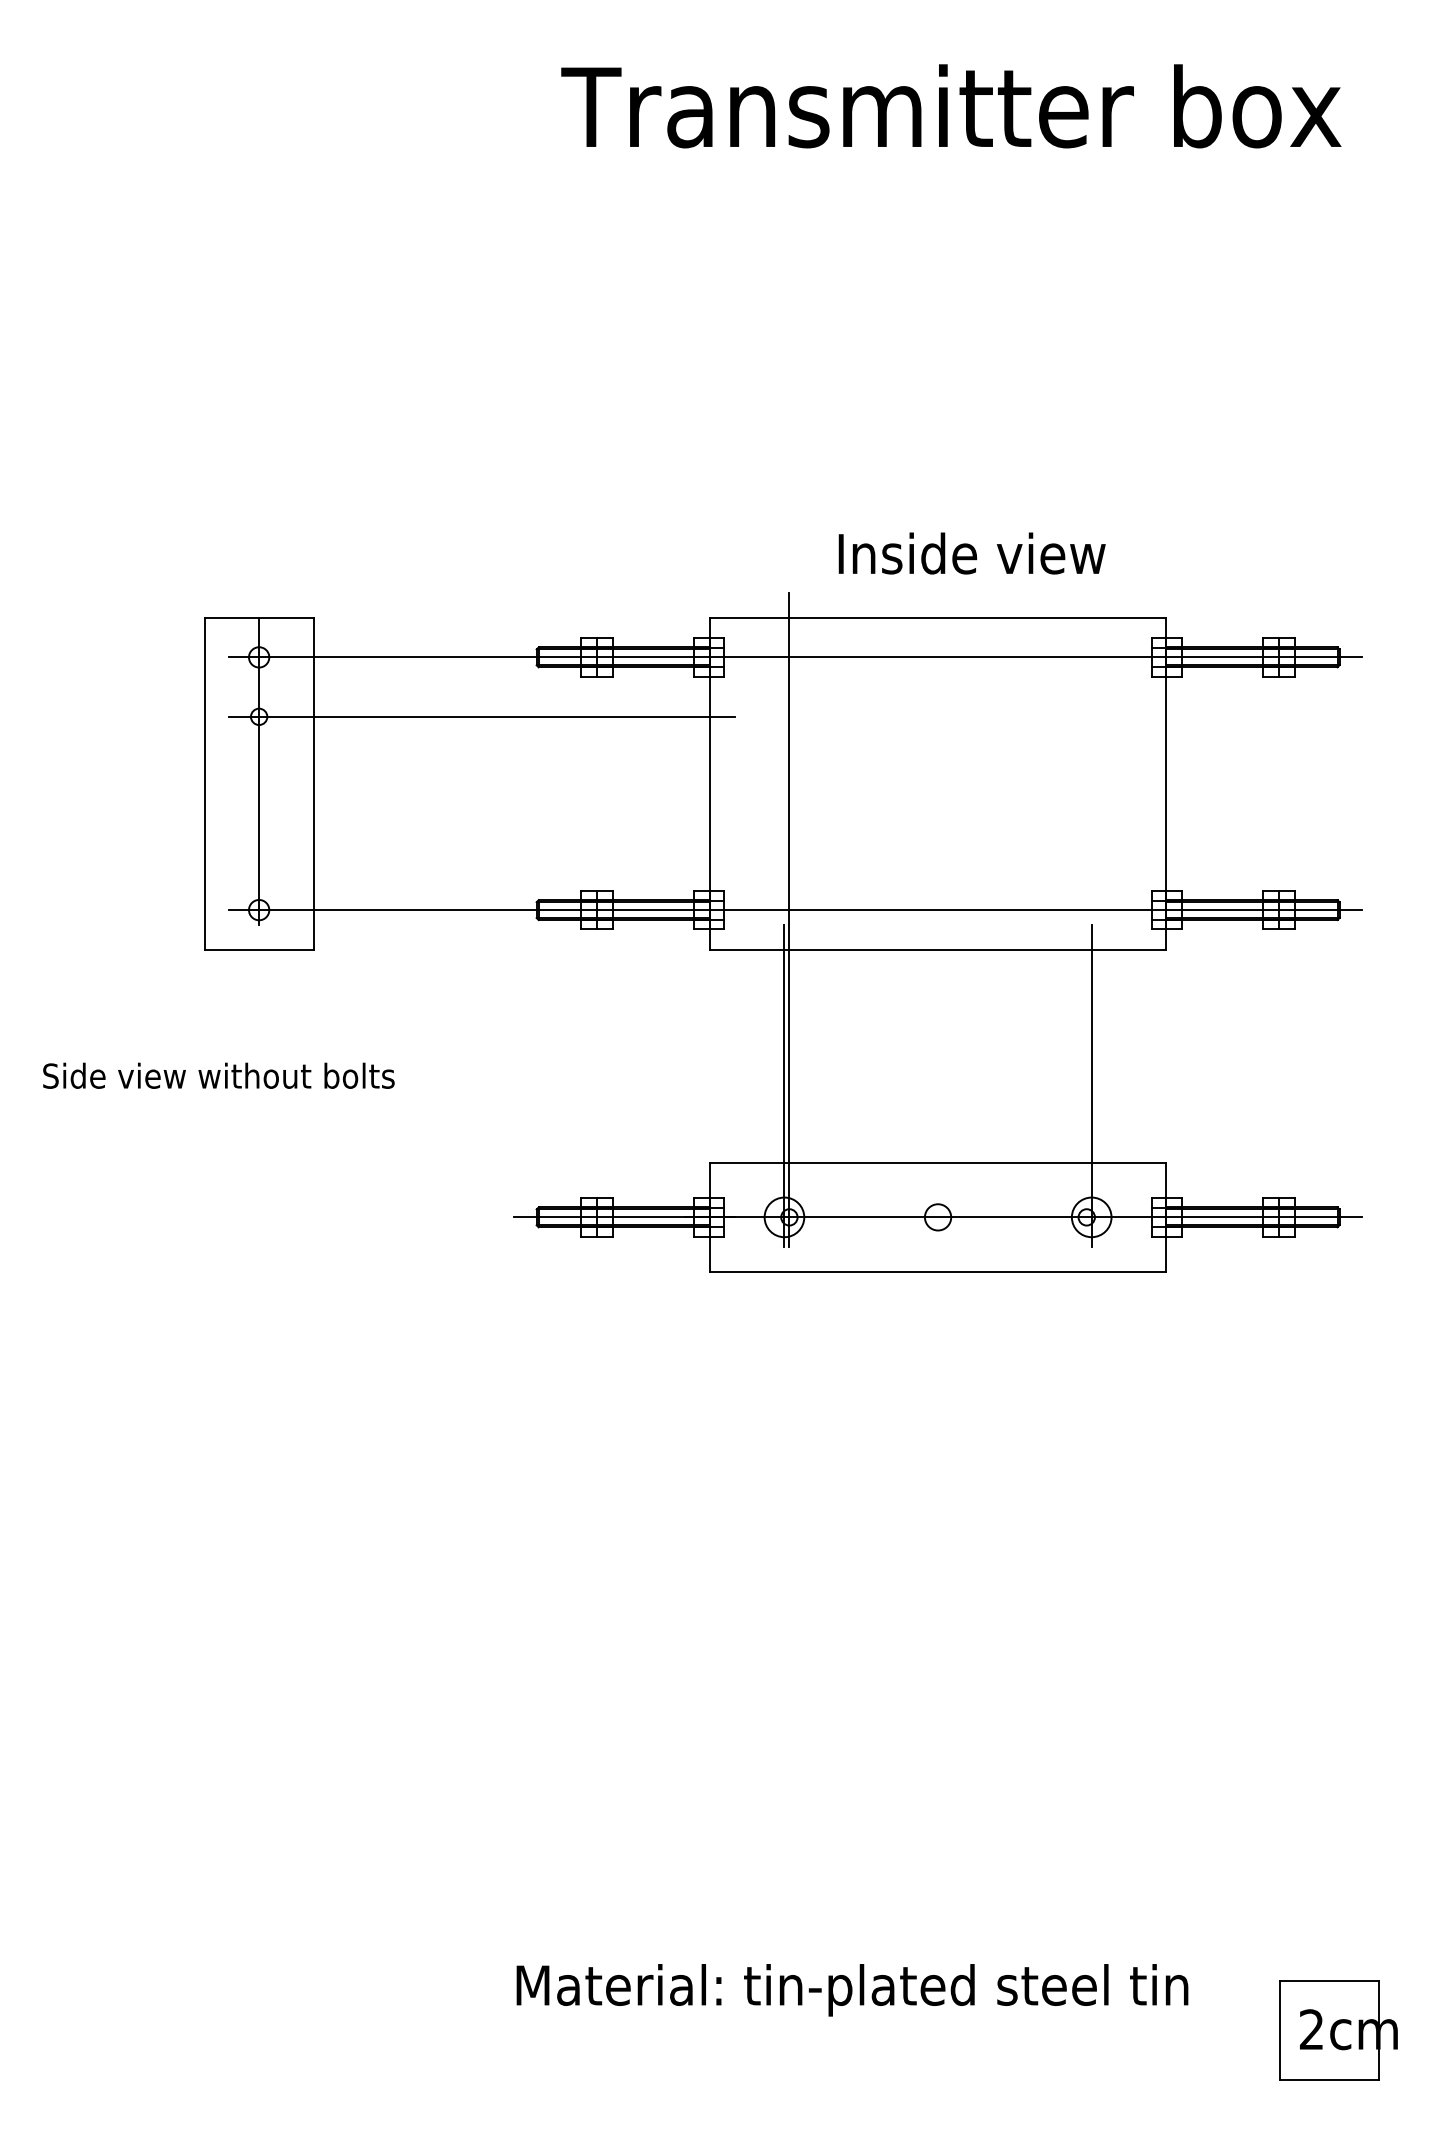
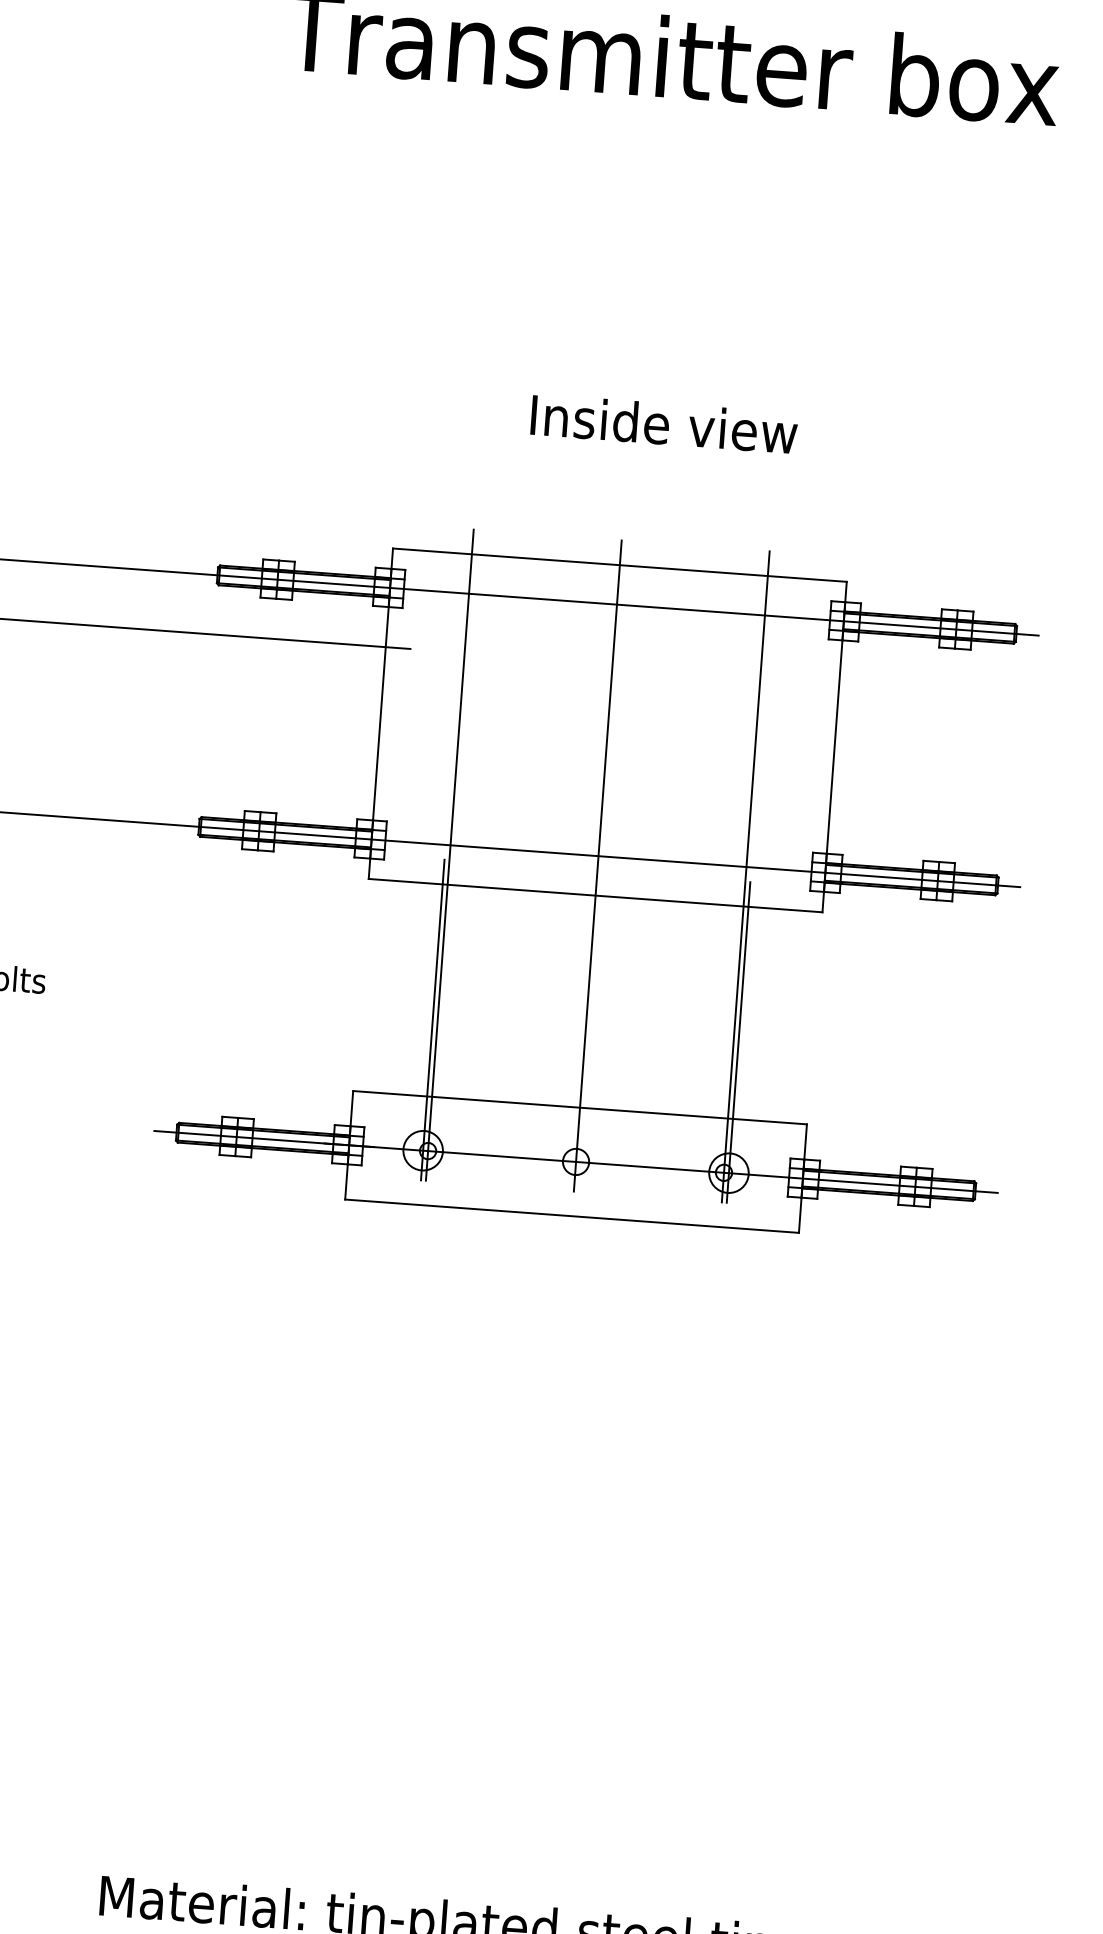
text: (971, 553) -> (663, 424), moved
line: (938, 919) -> (598, 865), added
line: (1086, 919) -> (745, 876), added

